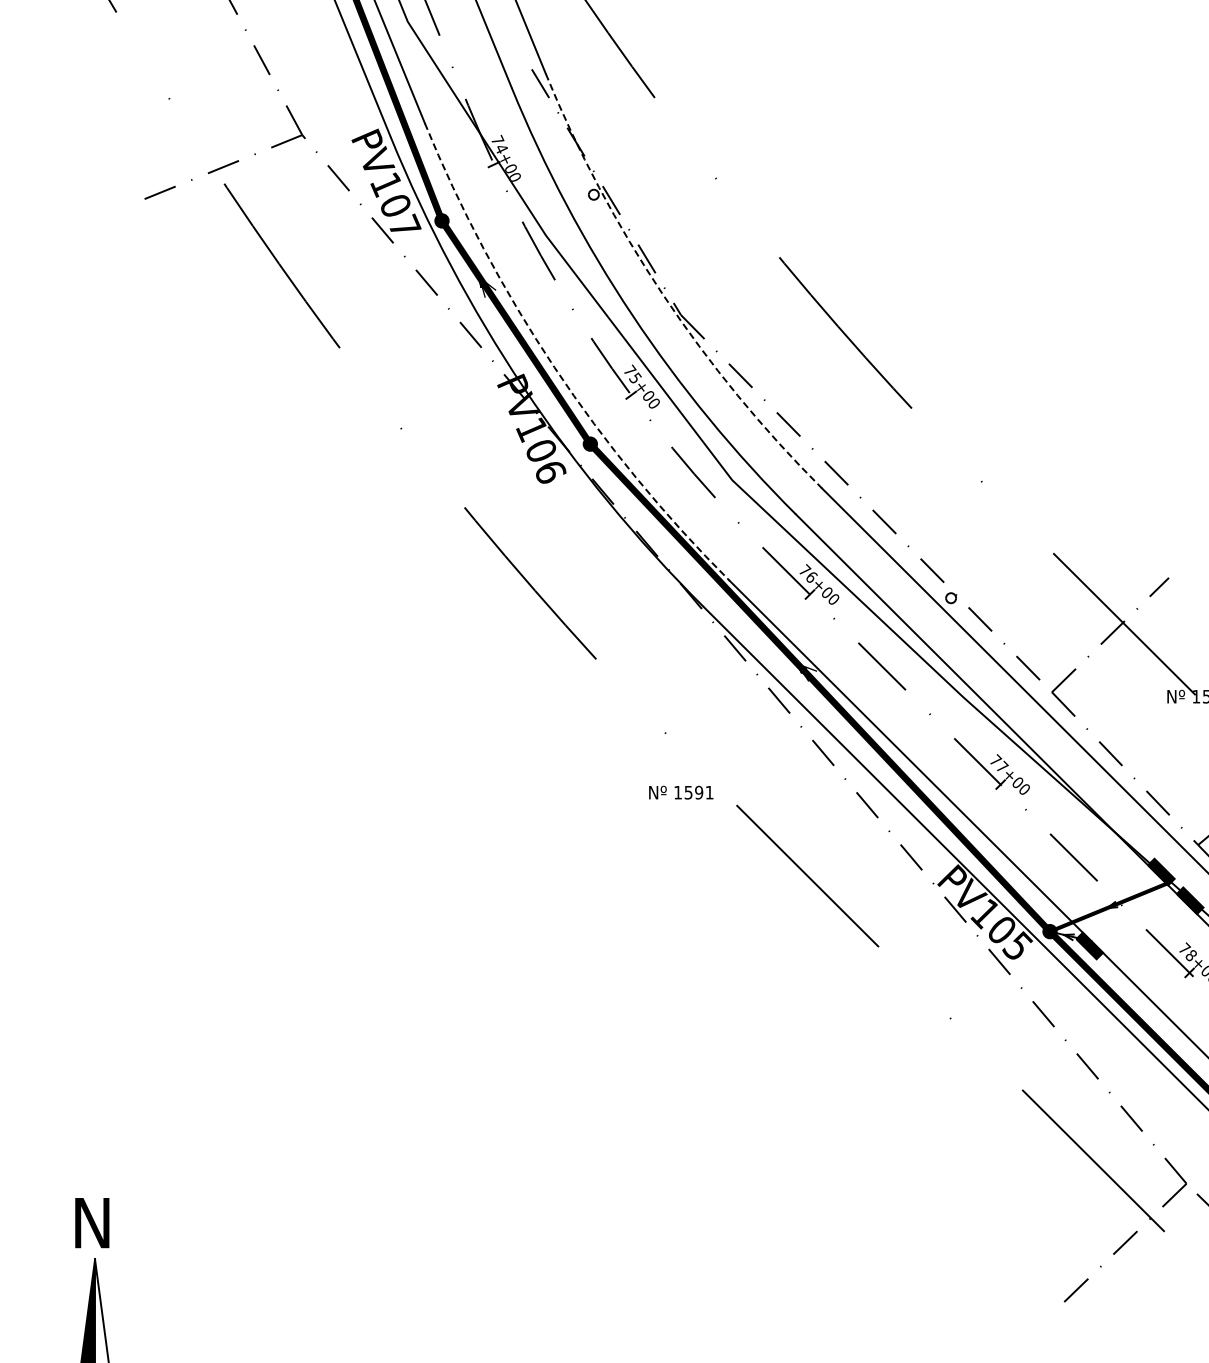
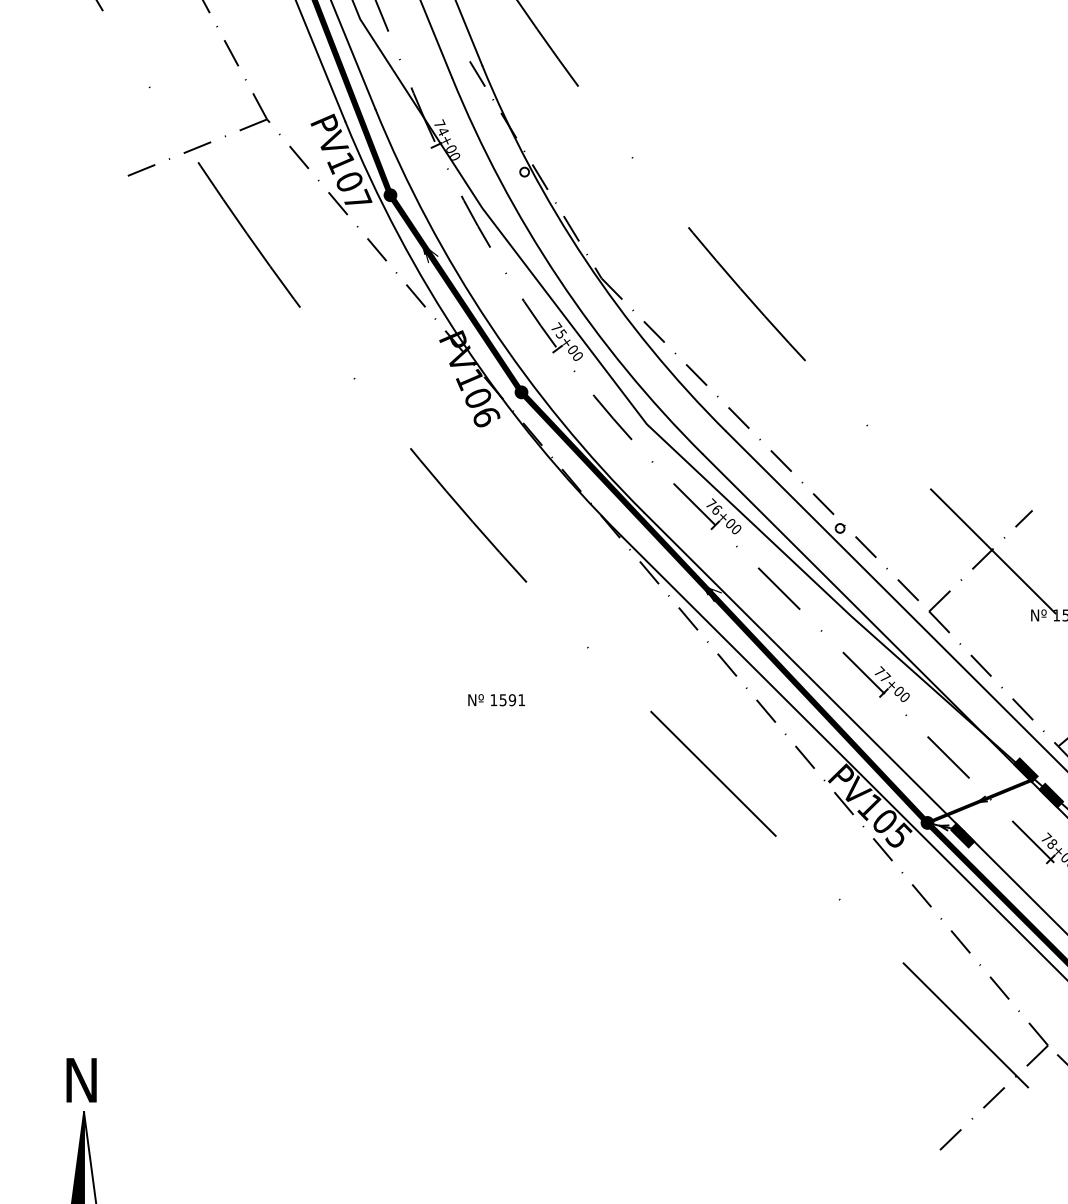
arc: (663, 294) -> (586, 260), dashed -> solid
arc: (554, 367) -> (489, 324), dashed -> solid
text: (681, 792) -> (496, 700), moved

